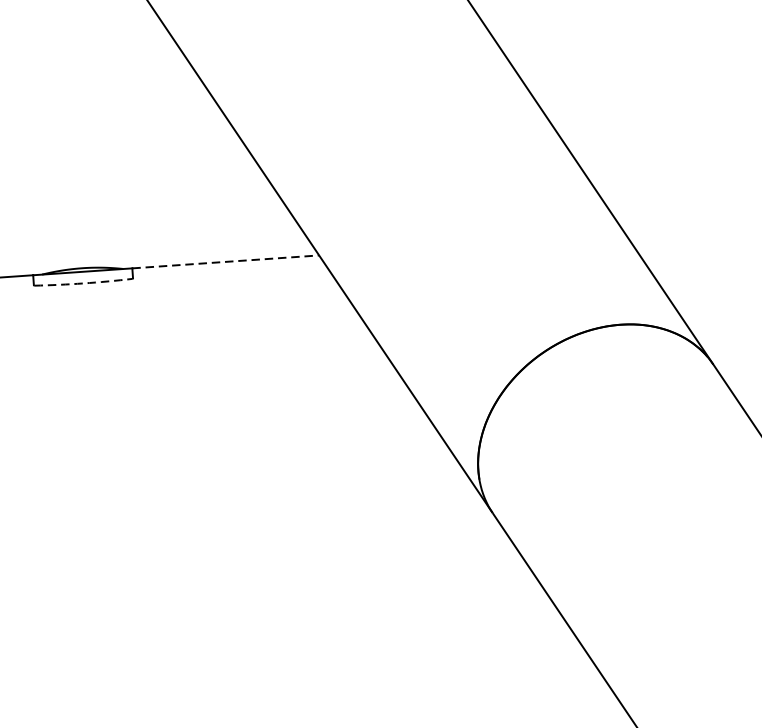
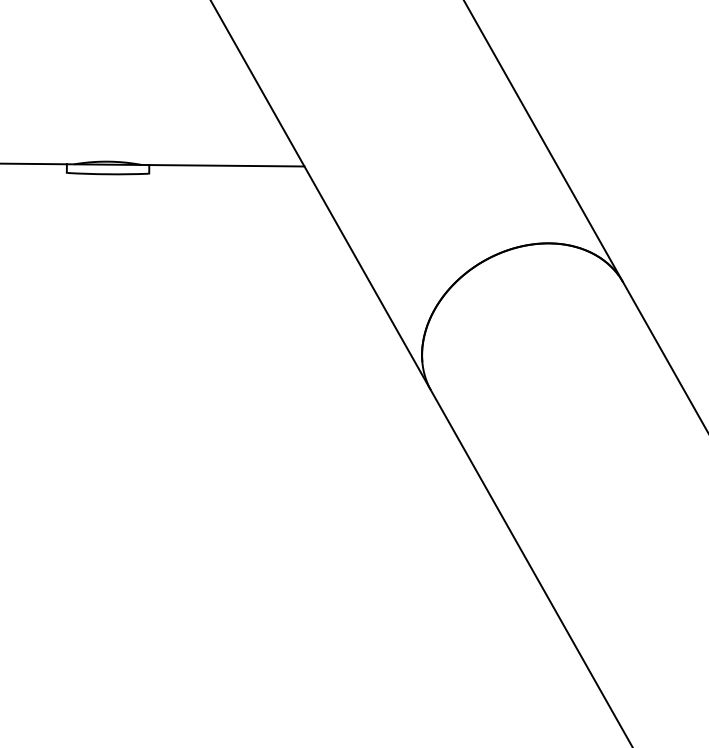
line: (225, 261) -> (226, 165), dashed -> solid
arc: (84, 283) -> (108, 174), dashed -> solid

